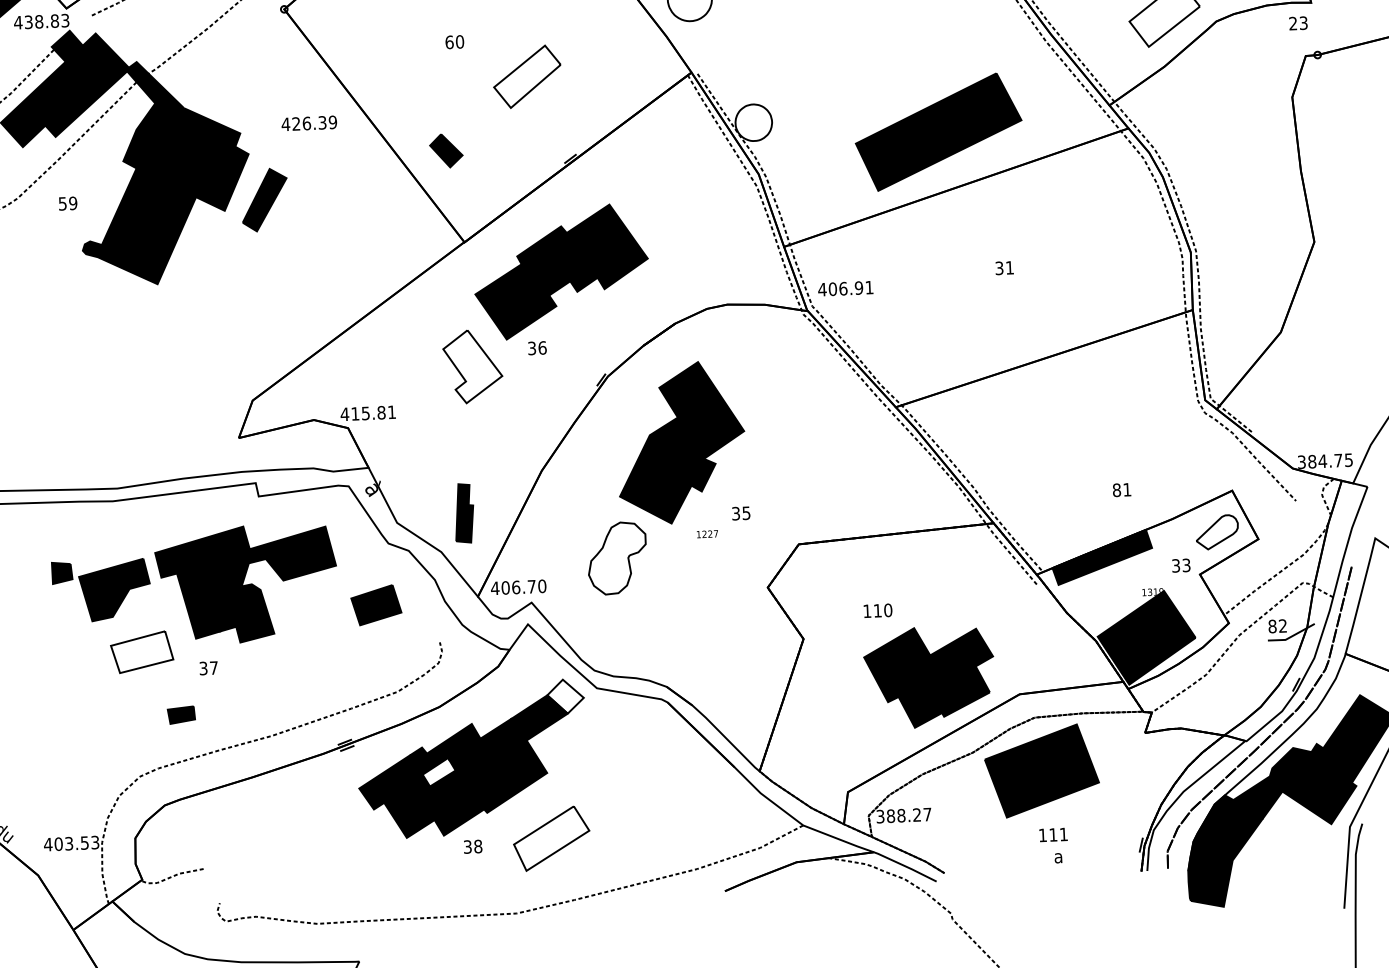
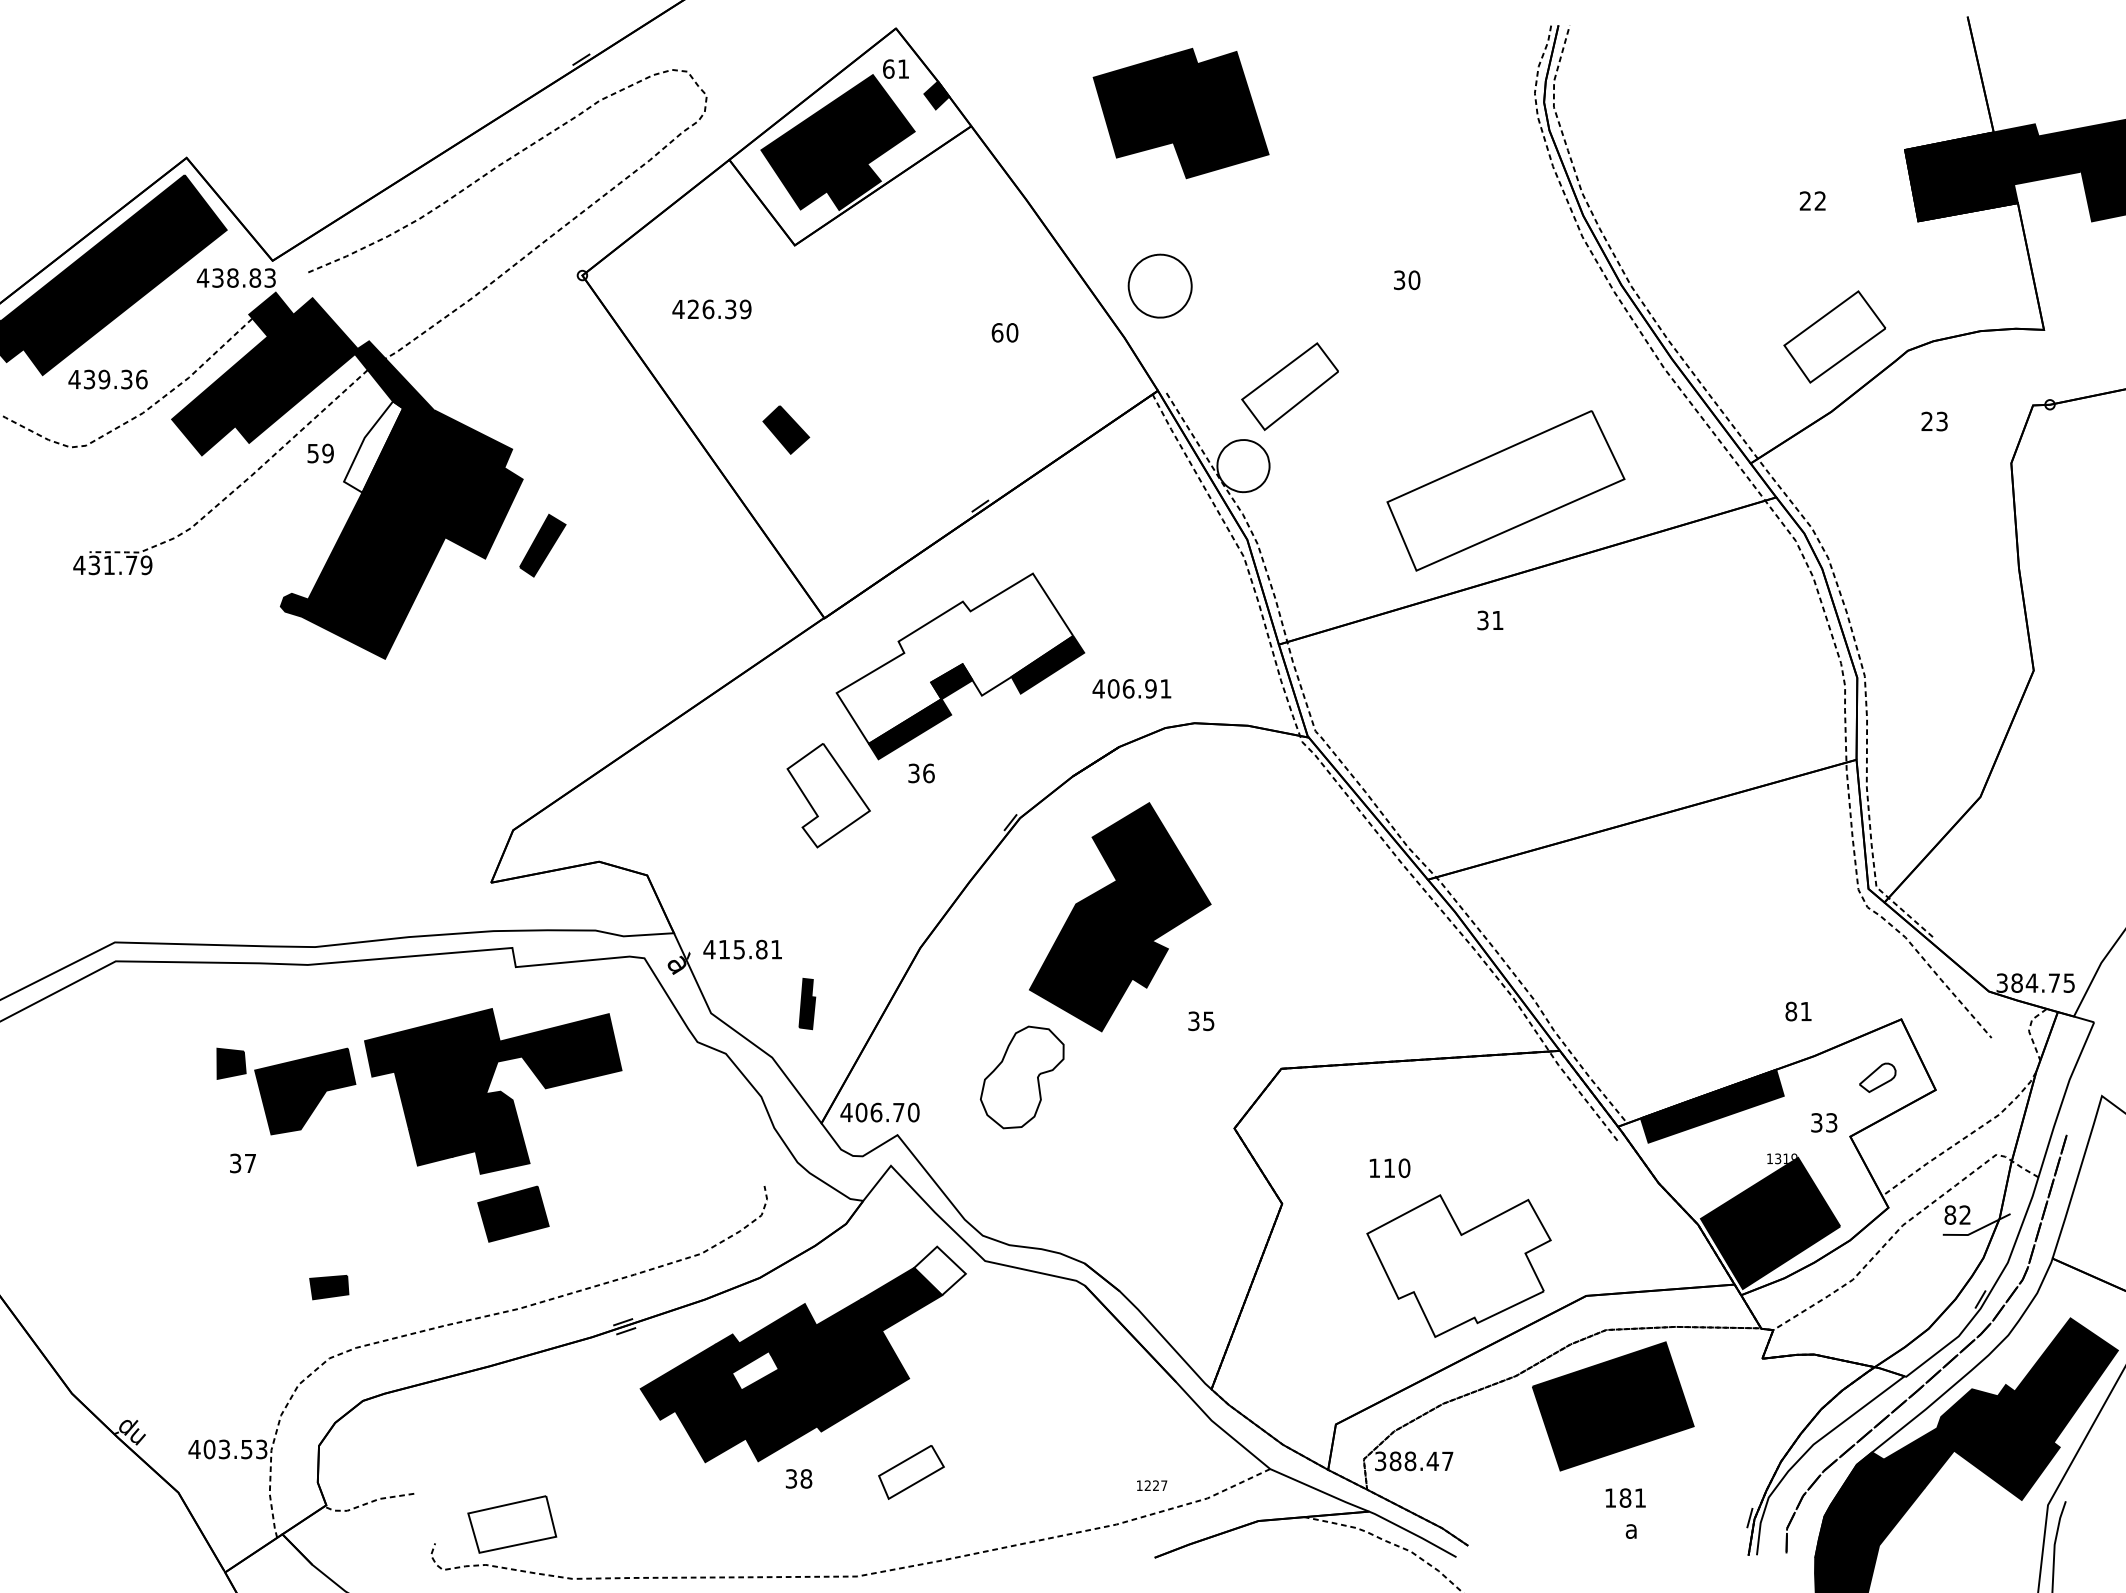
text: (1298, 23) -> (1934, 421), moved
text: (454, 41) -> (1004, 332), moved
part: (526, 76) -> (1289, 386), moved
text: (308, 123) -> (711, 309), moved
fill: (938, 131) -> (1505, 490), removed
fill: (142, 135) -> (373, 446), removed
part: (446, 150) -> (786, 429), moved
part: (264, 199) -> (542, 545), size x0.7
text: (67, 203) -> (320, 453), moved
fill: (556, 266) -> (954, 658), removed
text: (1004, 268) -> (1490, 620), moved
text: (845, 288) -> (1131, 688), moved
text: (368, 413) -> (742, 949), moved
text: (1121, 489) -> (1798, 1011), moved
part: (464, 513) -> (807, 1003), size x0.6
part: (1217, 532) -> (1877, 1077), size x0.6
text: (707, 534) -> (1152, 1485), moved
part: (376, 604) -> (513, 1213), moved
part: (142, 652) -> (512, 1524), moved
text: (208, 668) -> (242, 1163), moved
fill: (929, 676) -> (1458, 1265), removed
part: (181, 715) -> (329, 1287), moved
text: (916, 814) -> (1432, 1460), 388.27 -> 388.47
text: (1053, 834) -> (1625, 1497), 111 -> 181
part: (551, 838) -> (911, 1472), size x0.6

